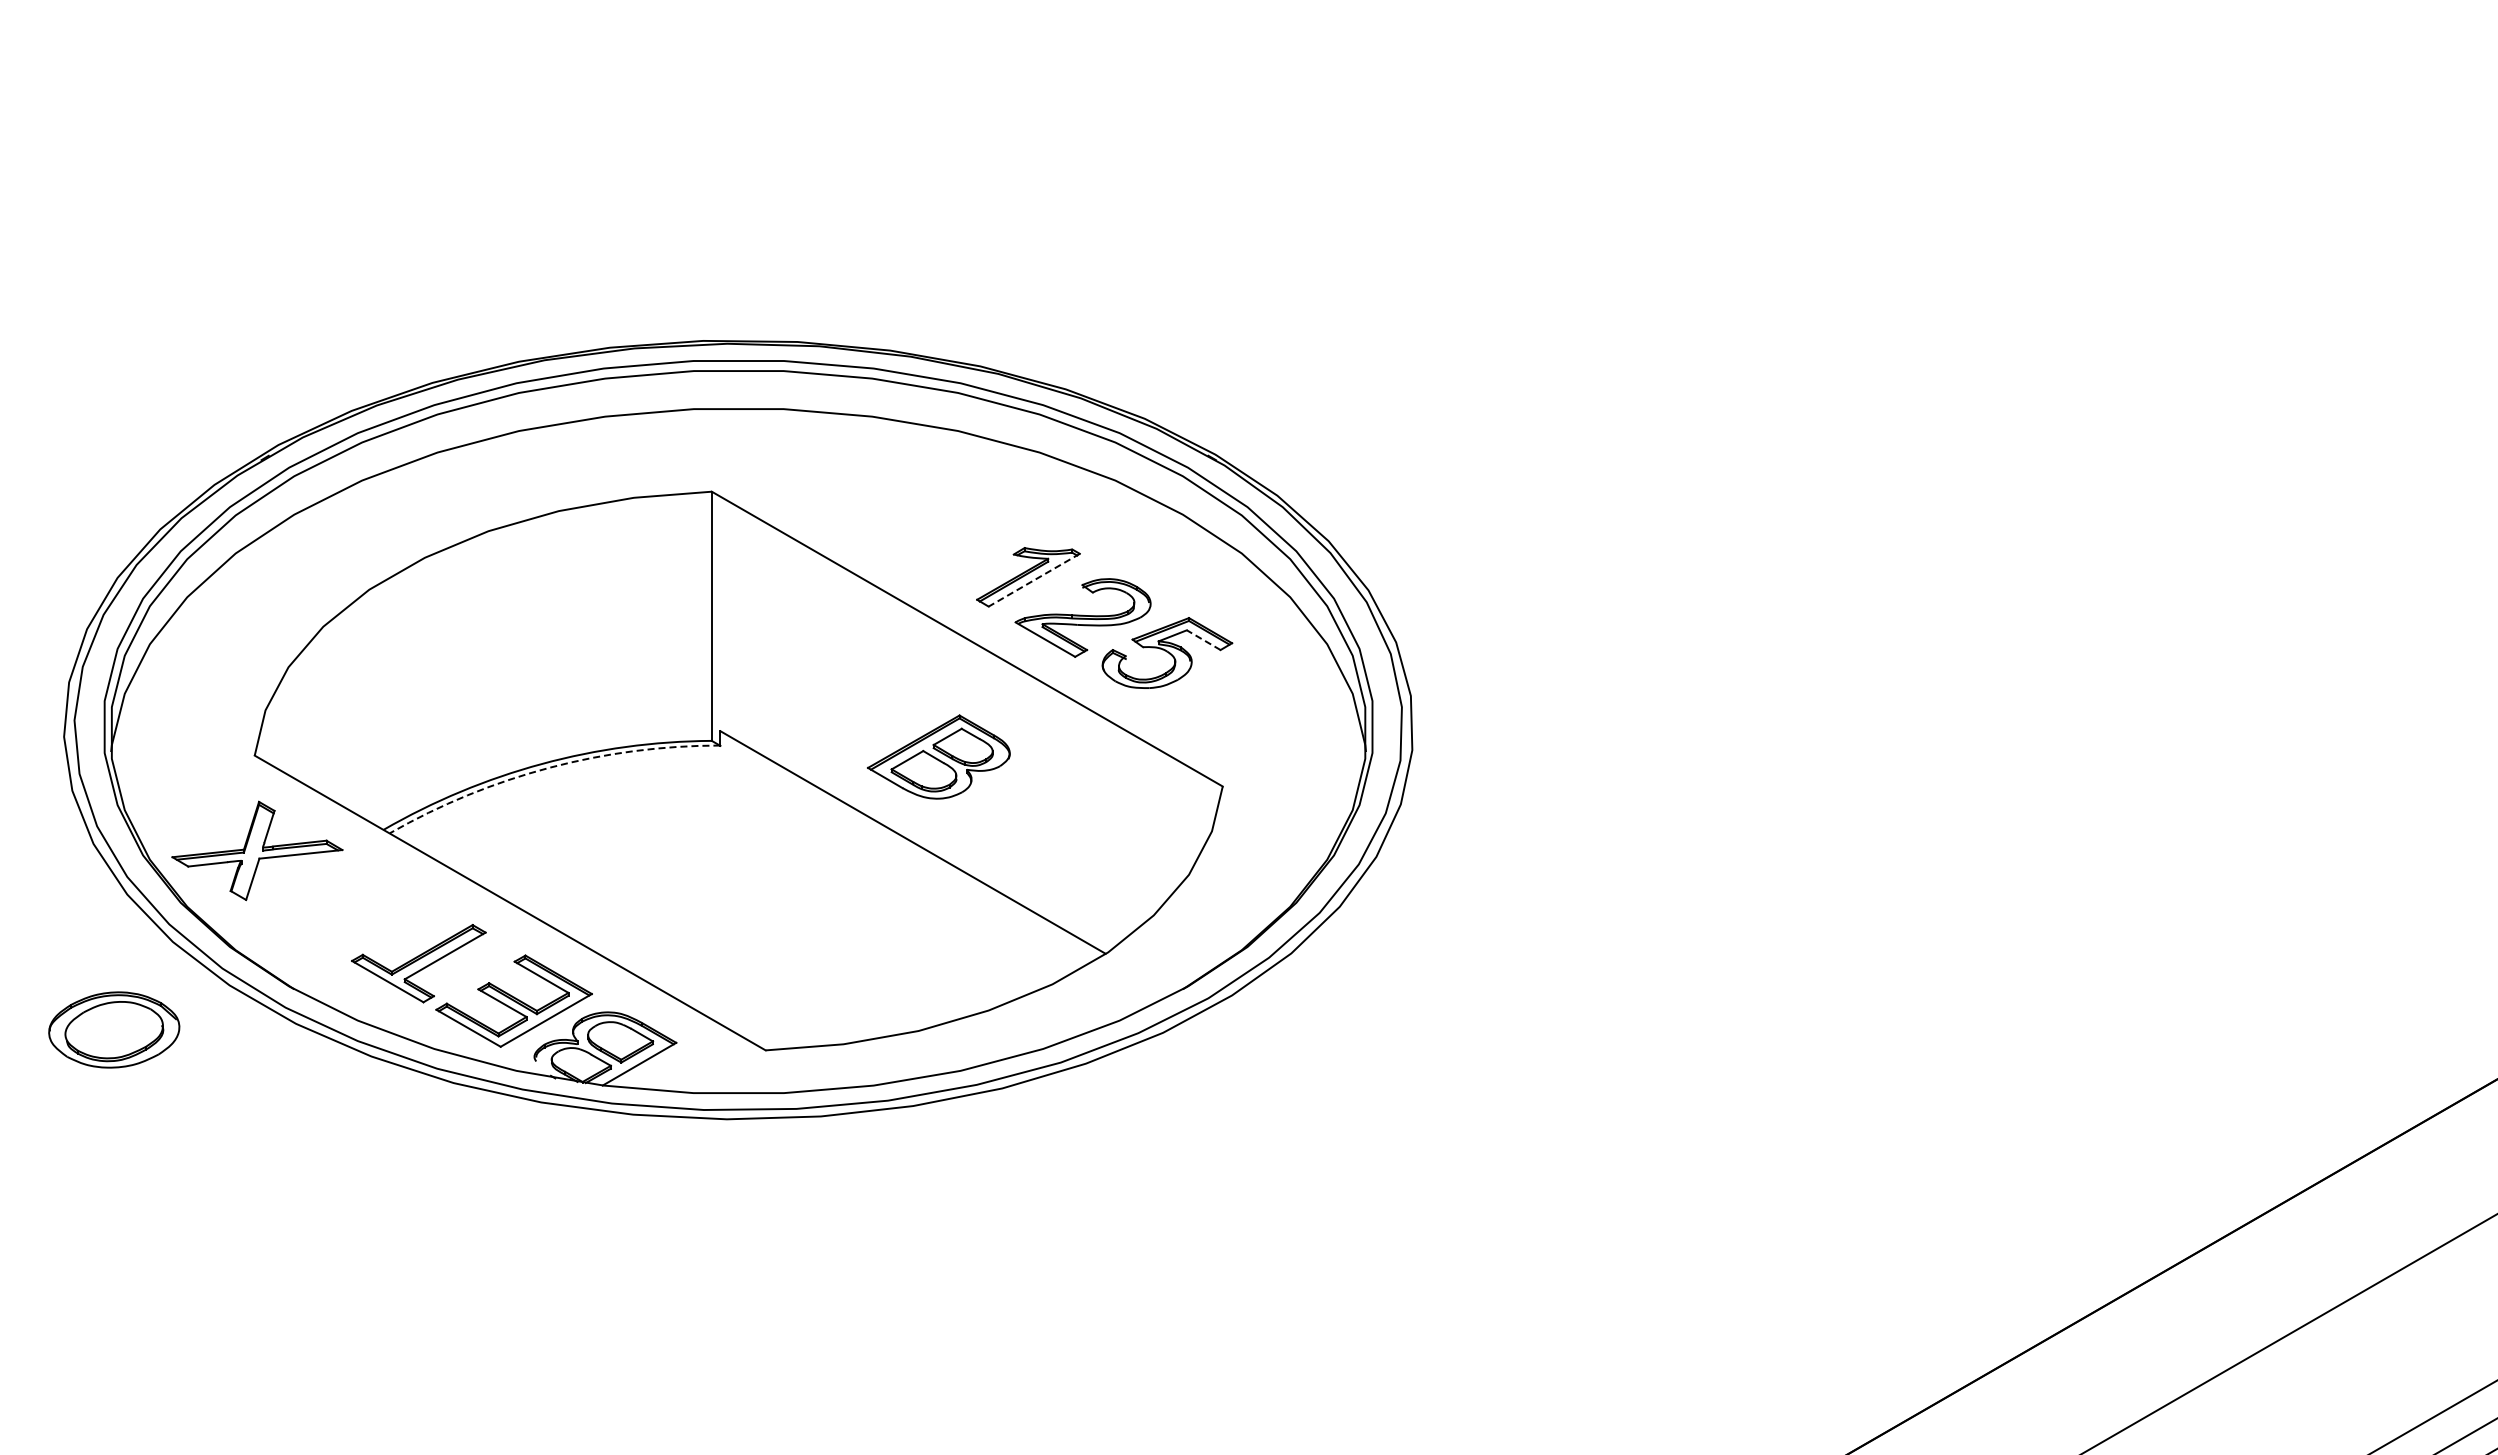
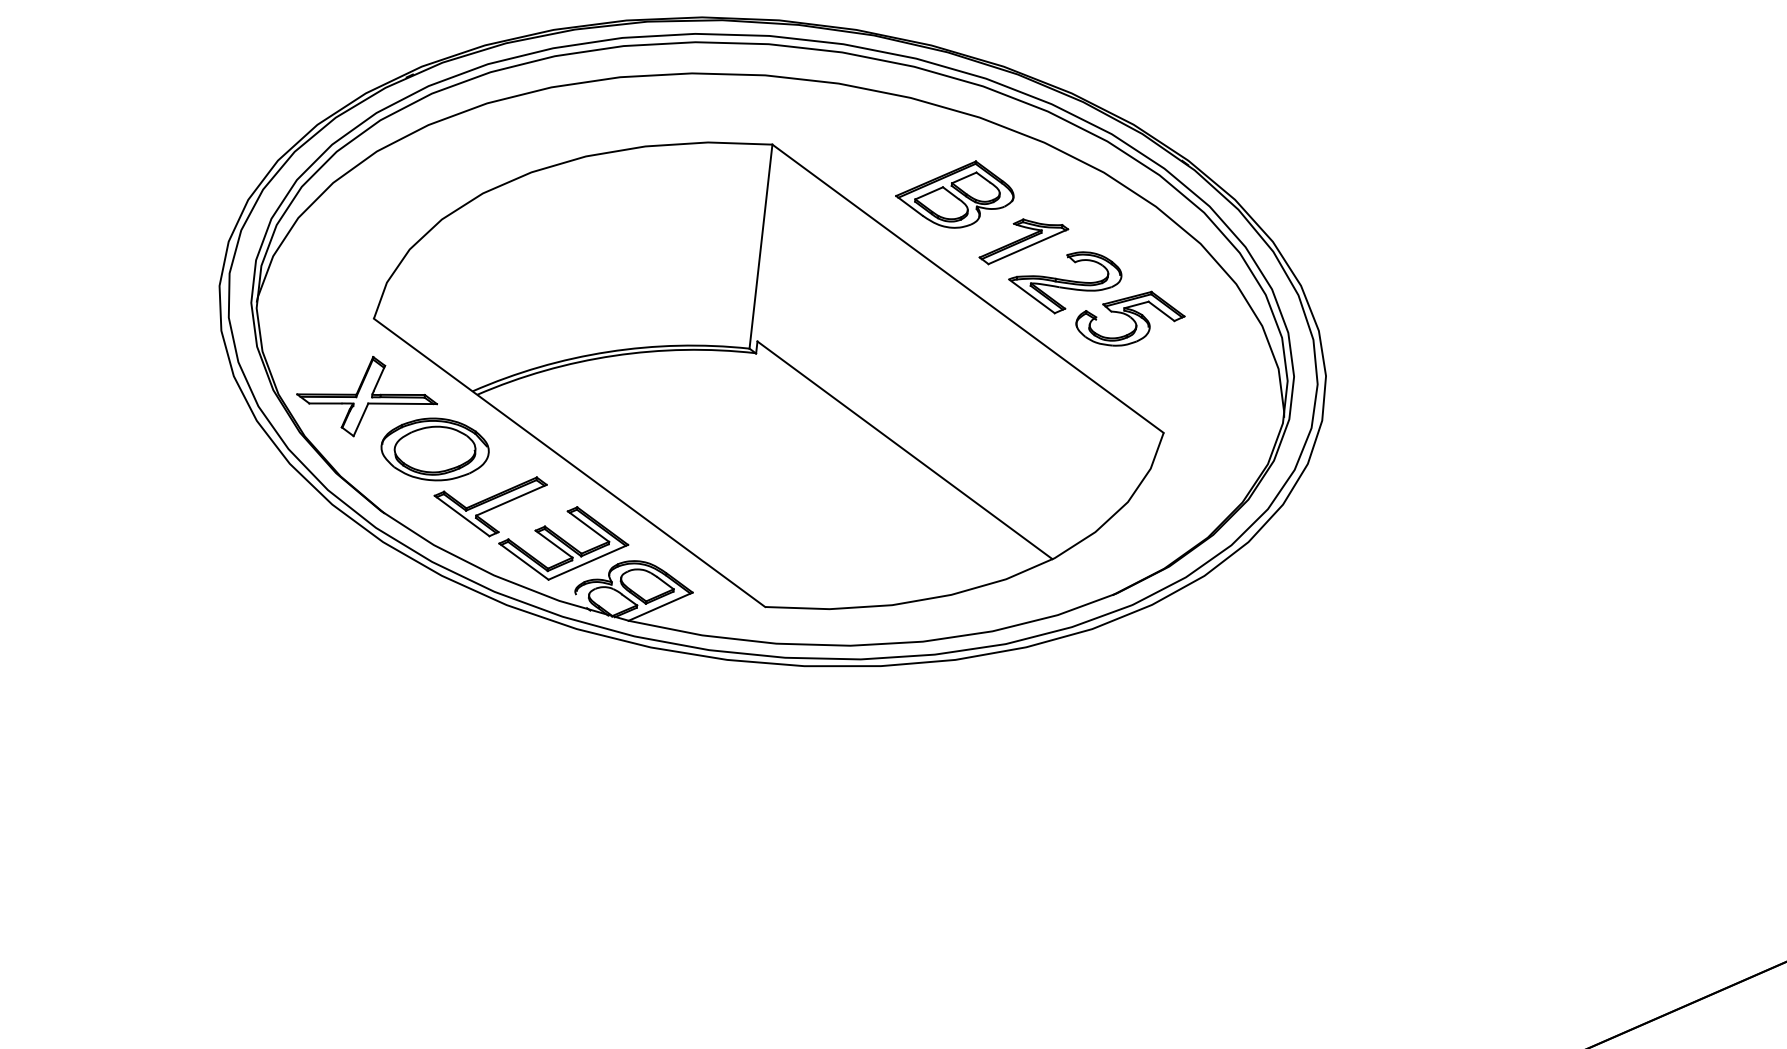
line: (1034, 580) -> (1028, 246), dashed -> solid
line: (1203, 640) -> (1161, 311), dashed -> solid
part: (938, 756) -> (954, 193), moved
arc: (549, 767) -> (614, 355), dashed -> solid
part: (114, 1029) -> (435, 449), moved

